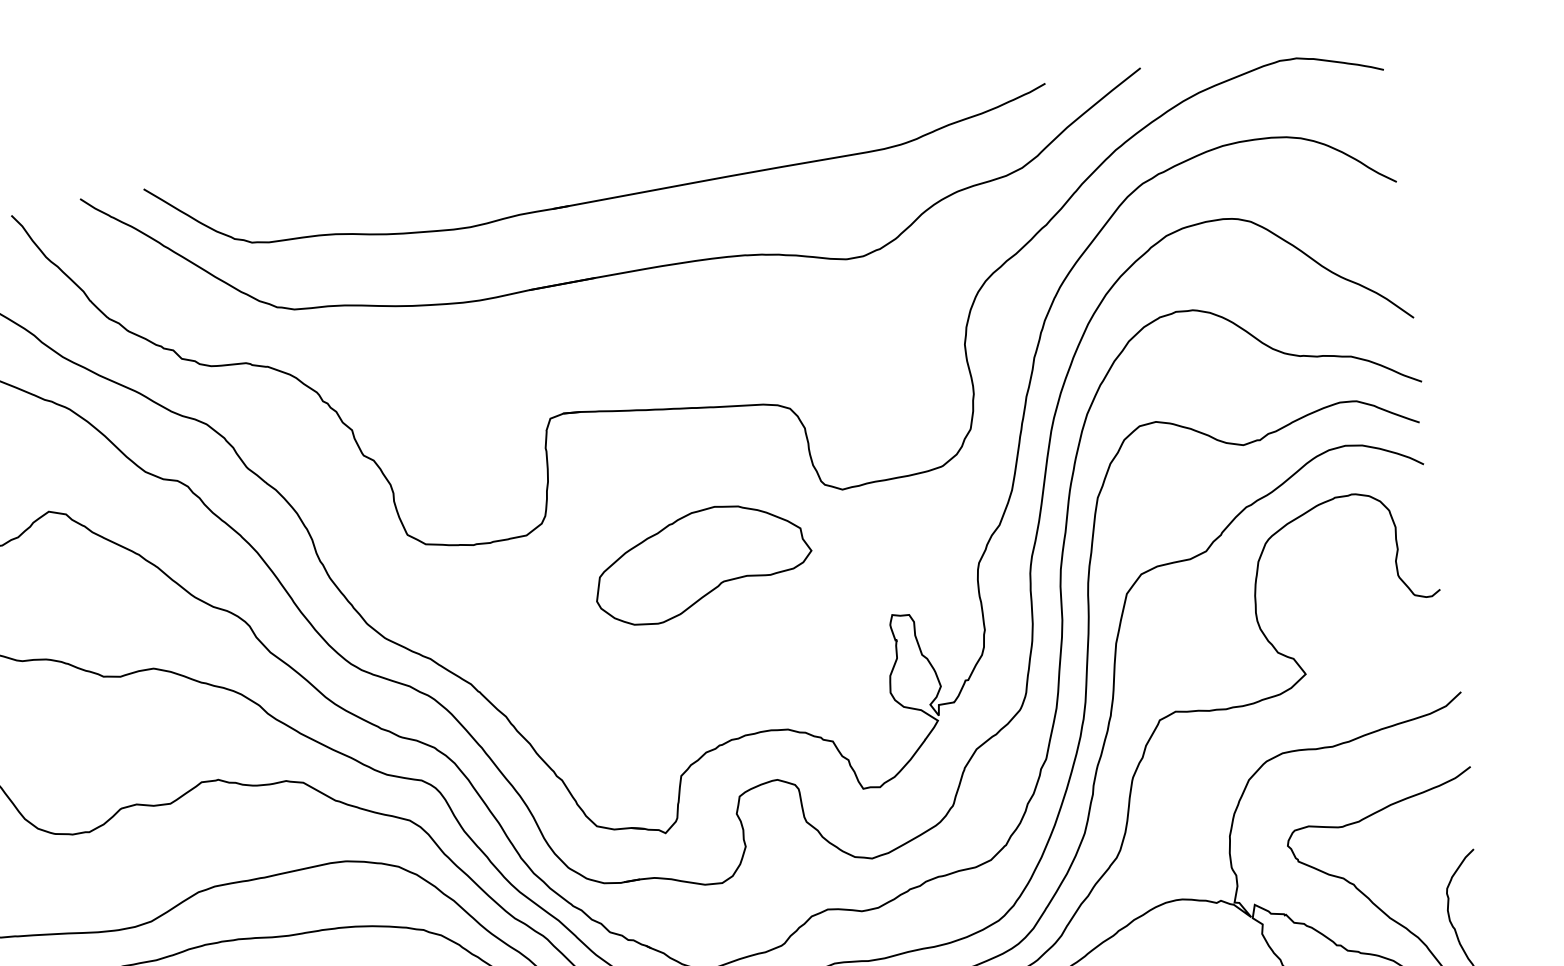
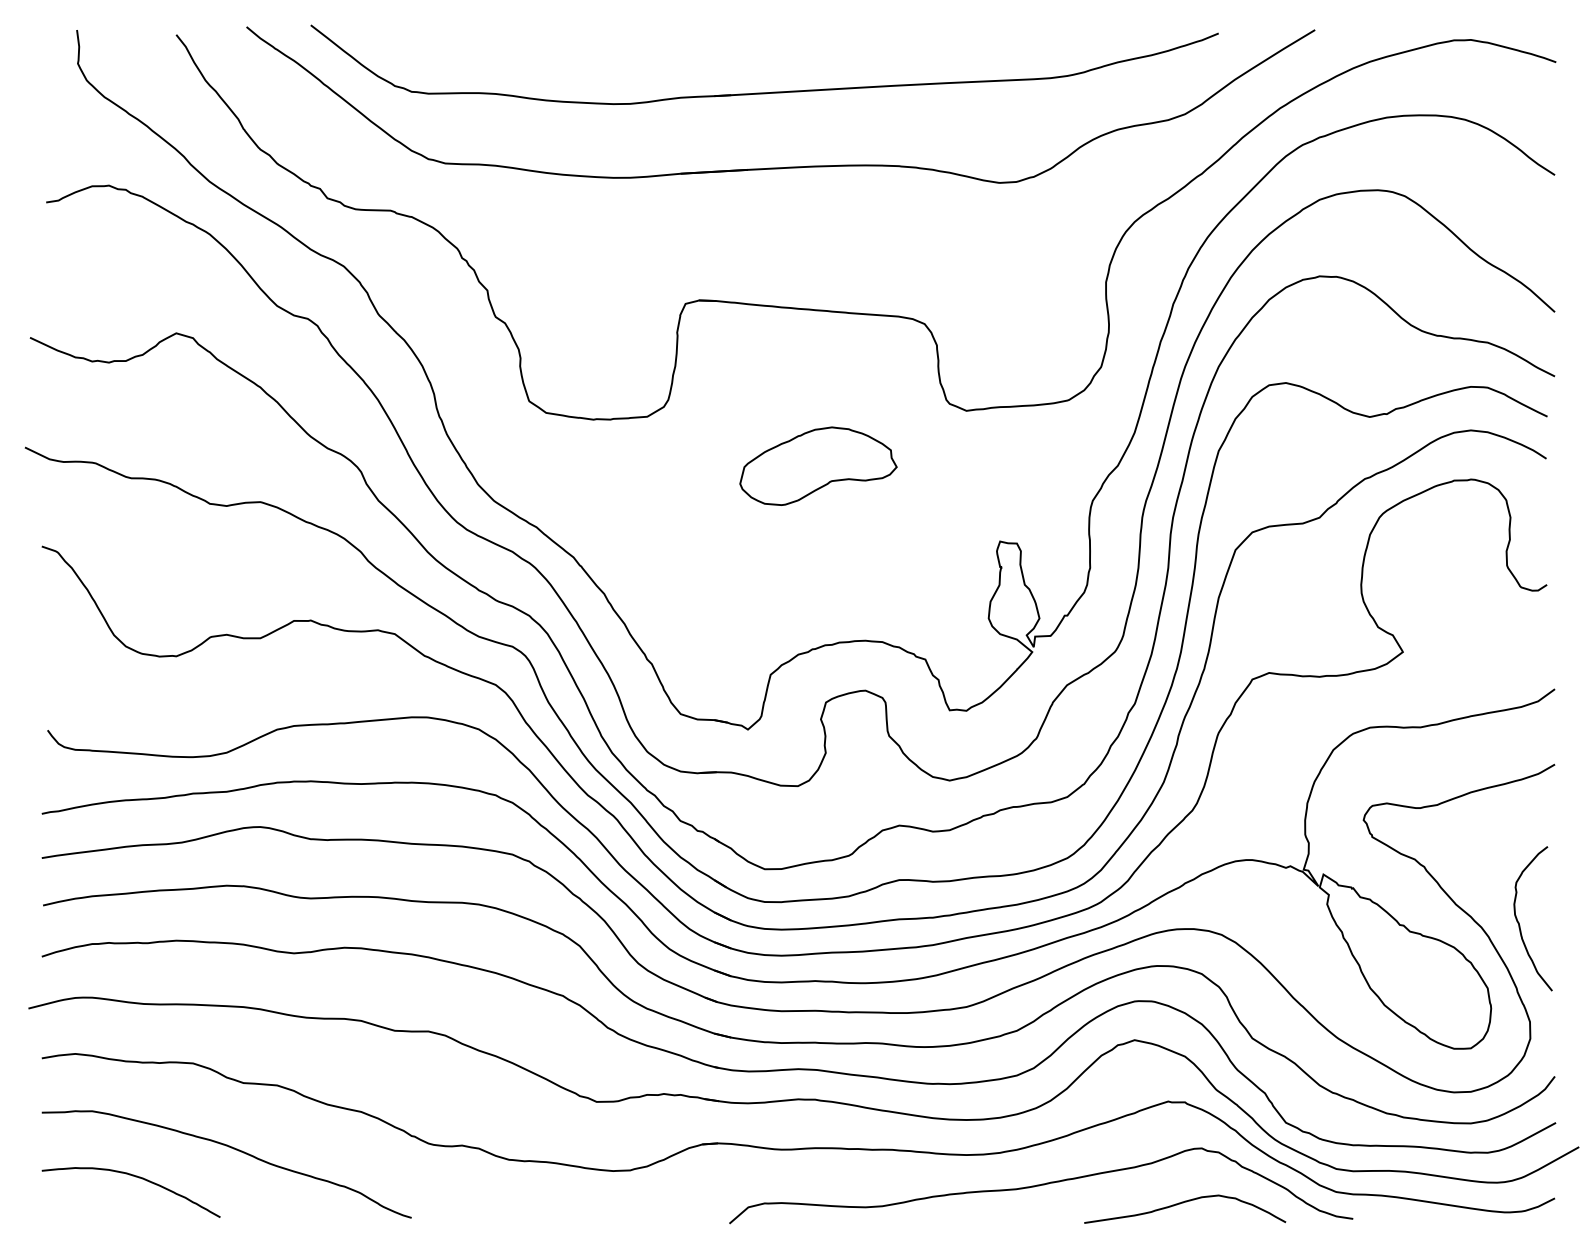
part: (702, 562) -> (818, 465), size x0.71

